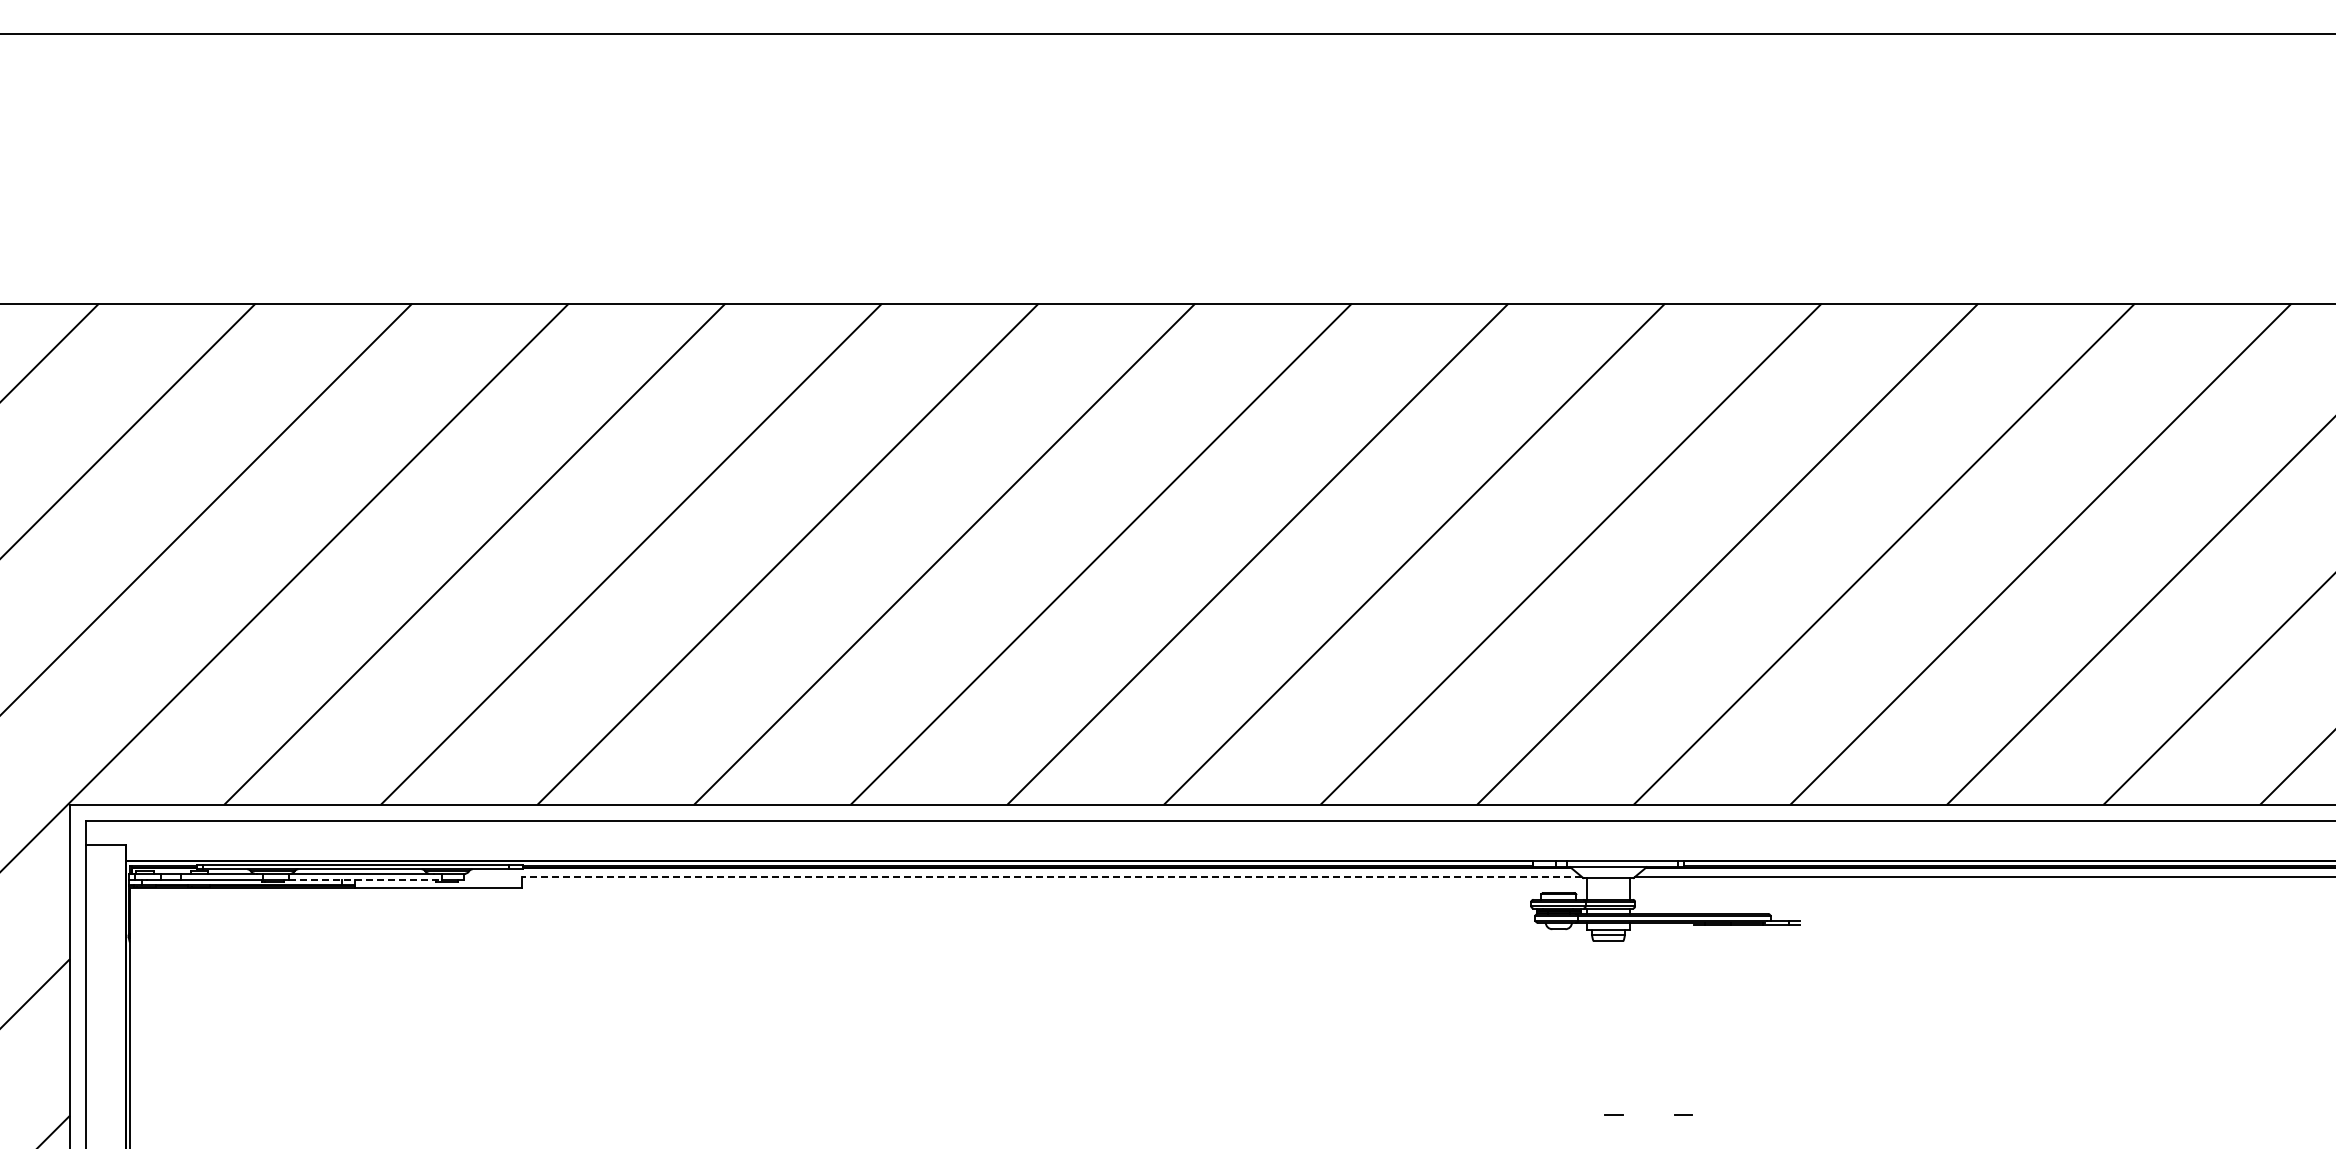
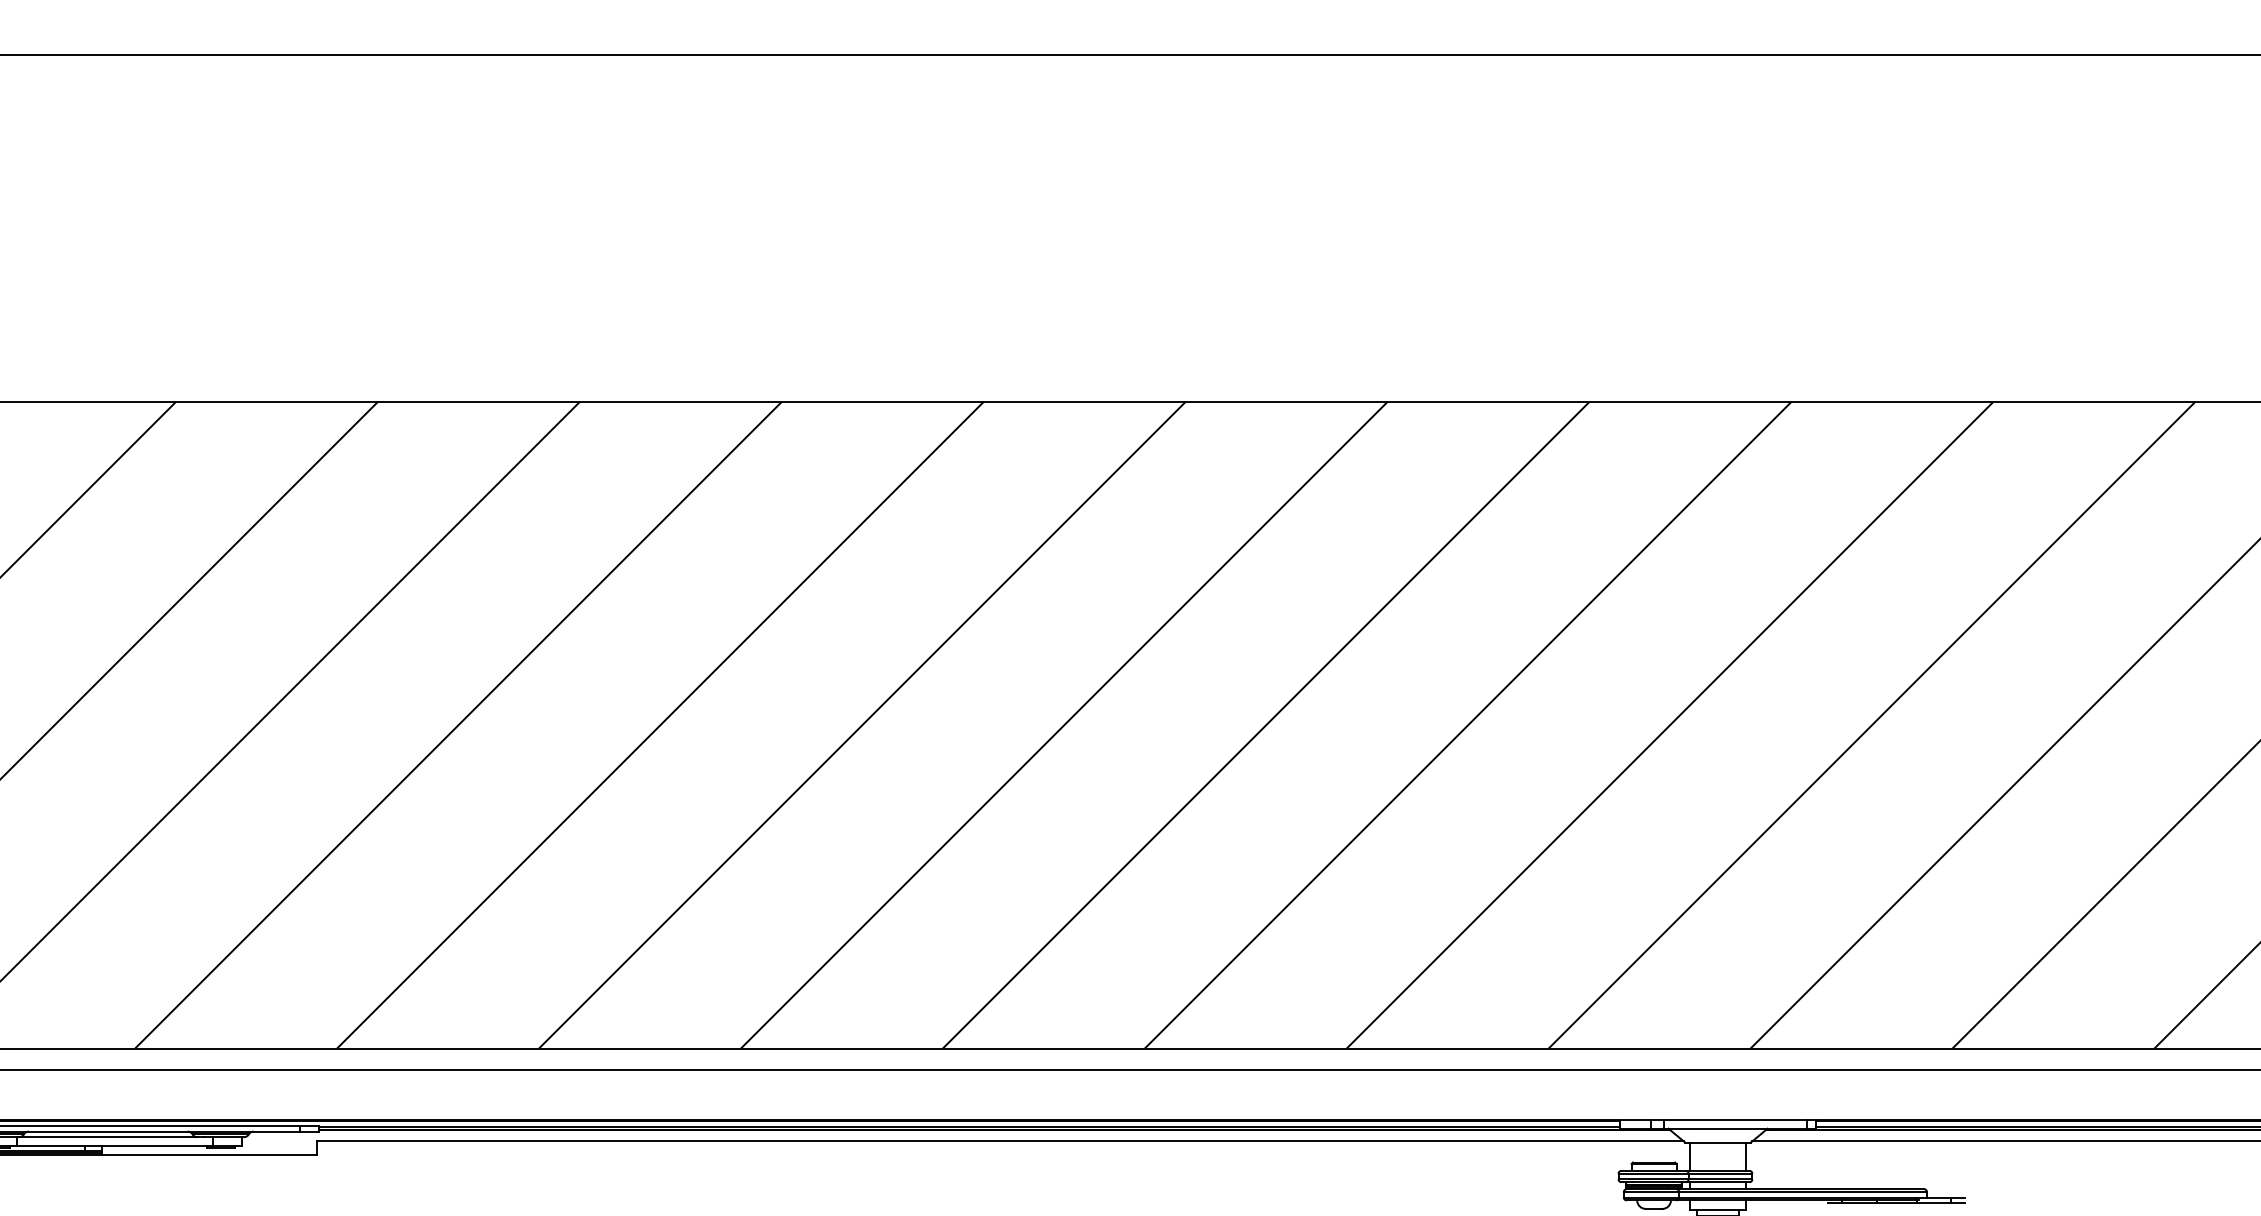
line: (1051, 876) -> (999, 1140), dashed -> solid
line: (365, 880) -> (115, 1146), dashed -> solid

